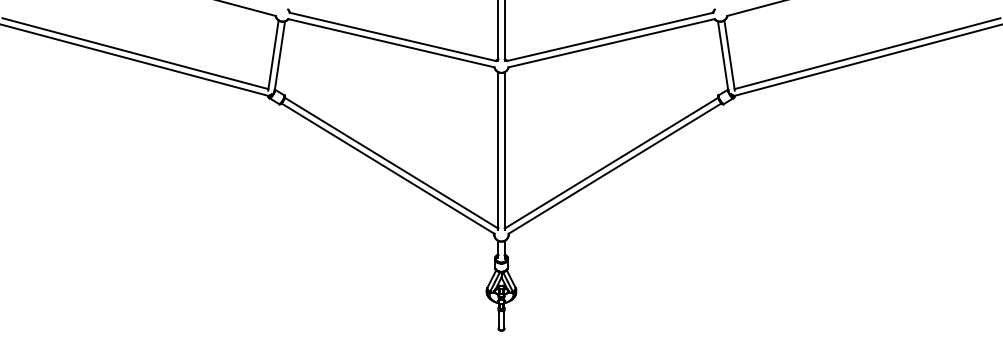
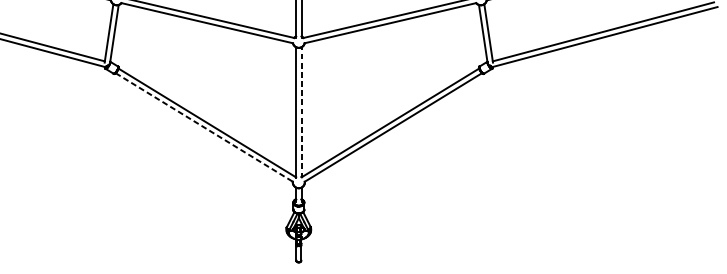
line: (504, 150) -> (301, 112), solid -> dashed
line: (387, 168) -> (203, 127), solid -> dashed

